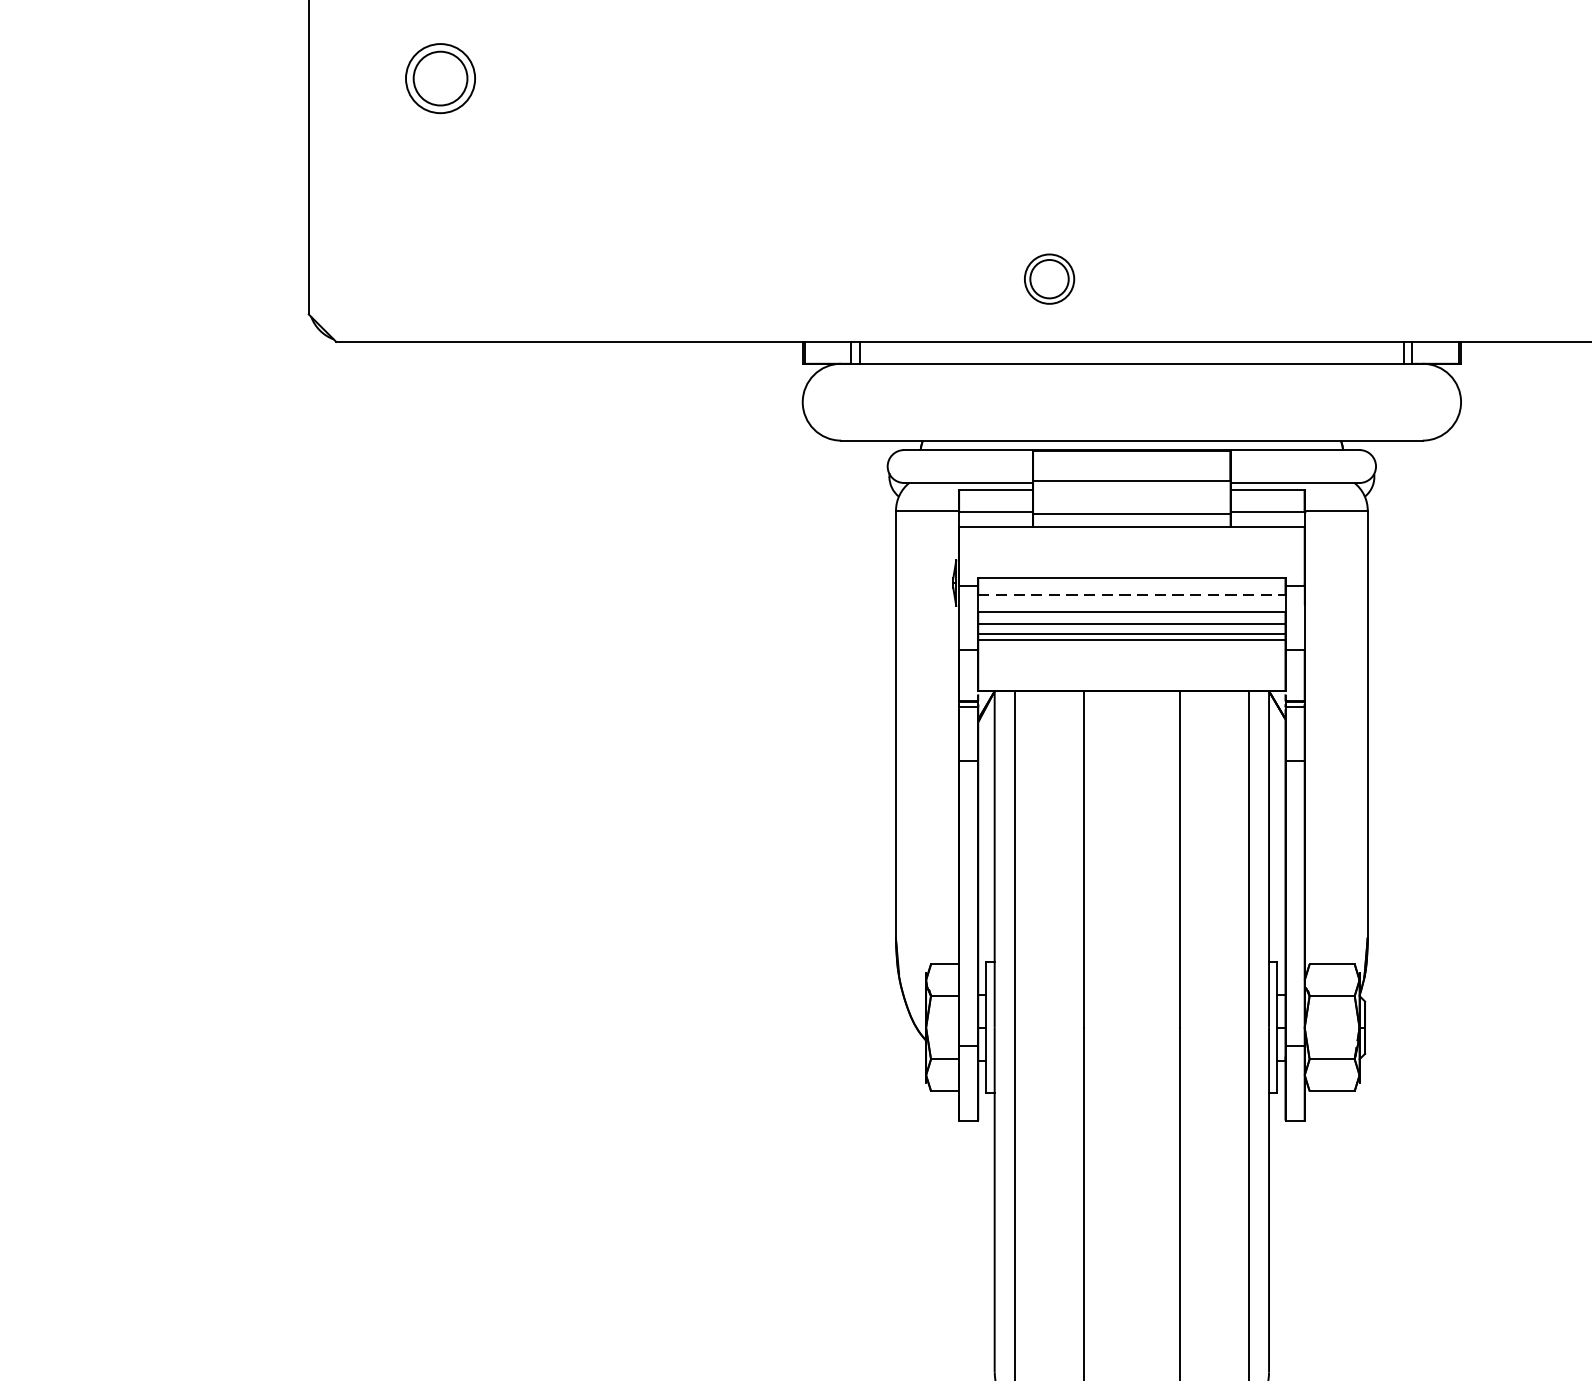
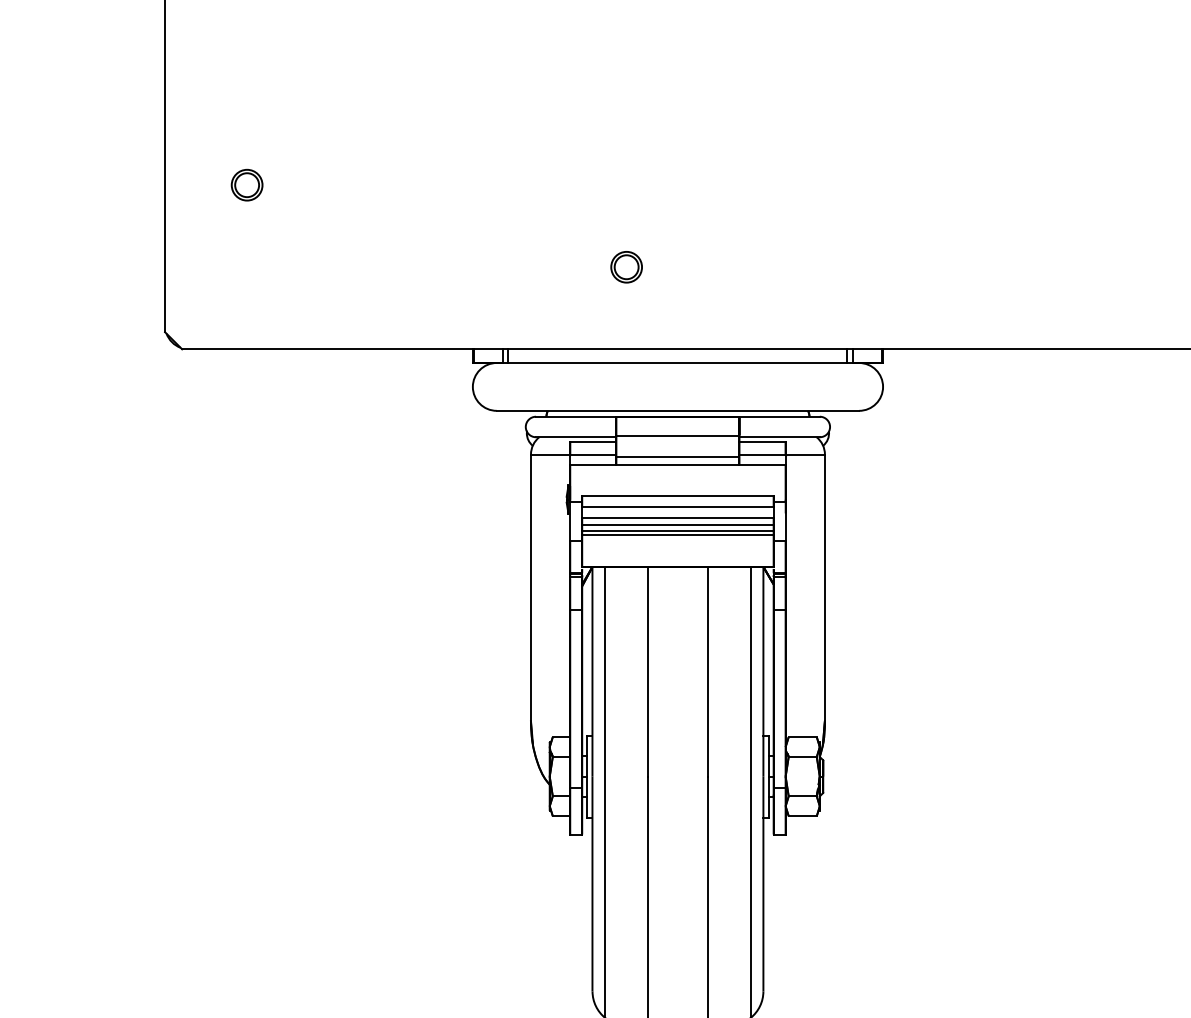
part: (439, 77) -> (246, 184), size x0.71
part: (1049, 279) -> (626, 267), moved
line: (1131, 594) -> (677, 506), dashed -> solid

